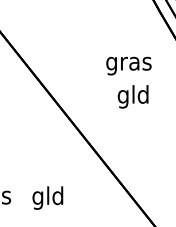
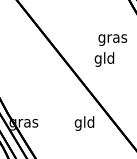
text: (133, 96) -> (104, 59), moved
text: (47, 198) -> (84, 123), moved

